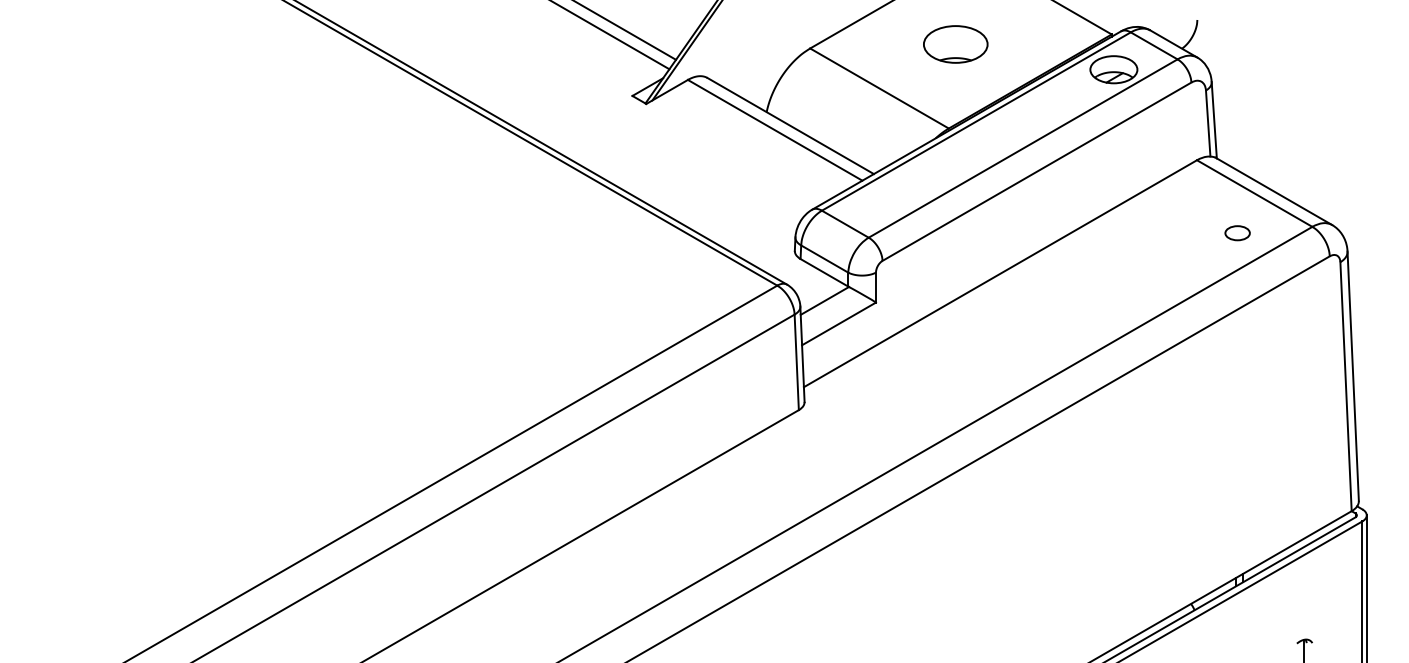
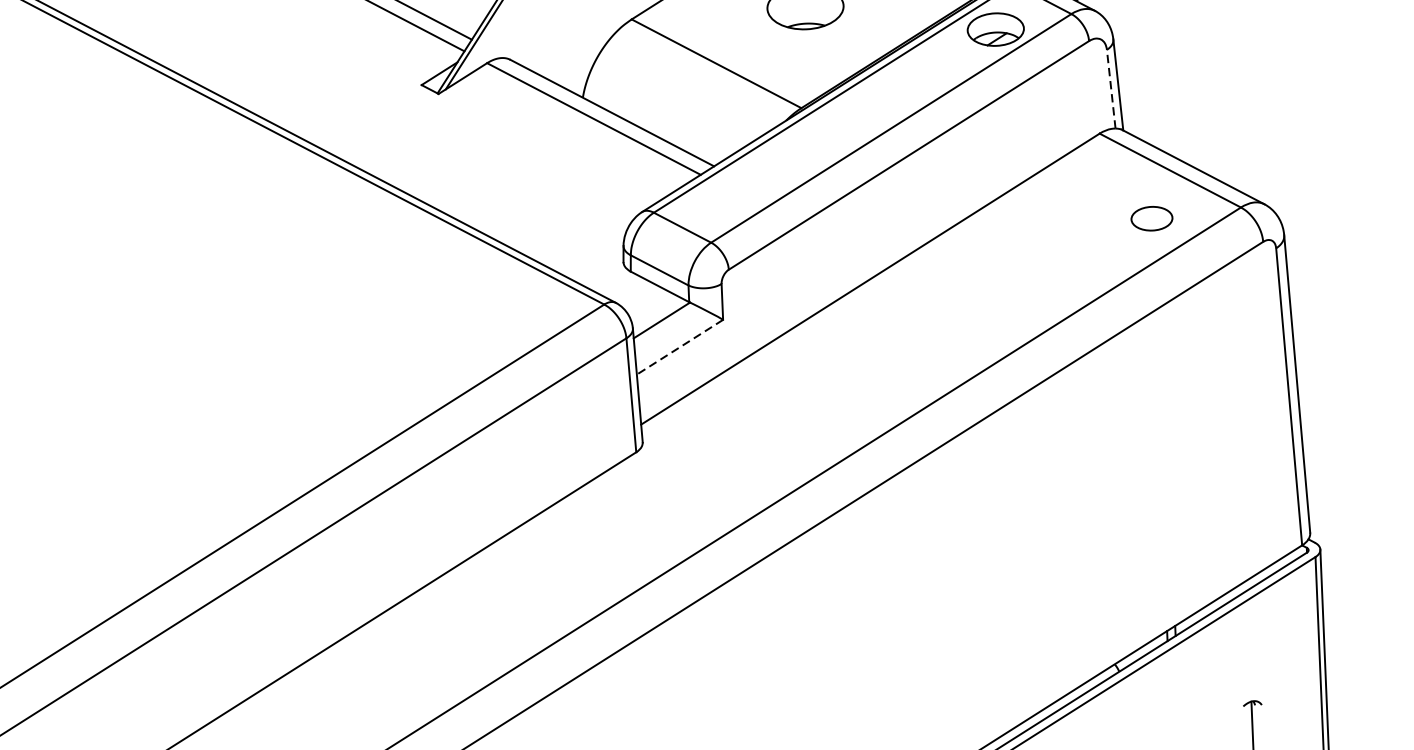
line: (1208, 123) -> (1111, 89), solid -> dashed
part: (1237, 233) -> (1151, 219), size x1.4
line: (839, 323) -> (680, 346), solid -> dashed

